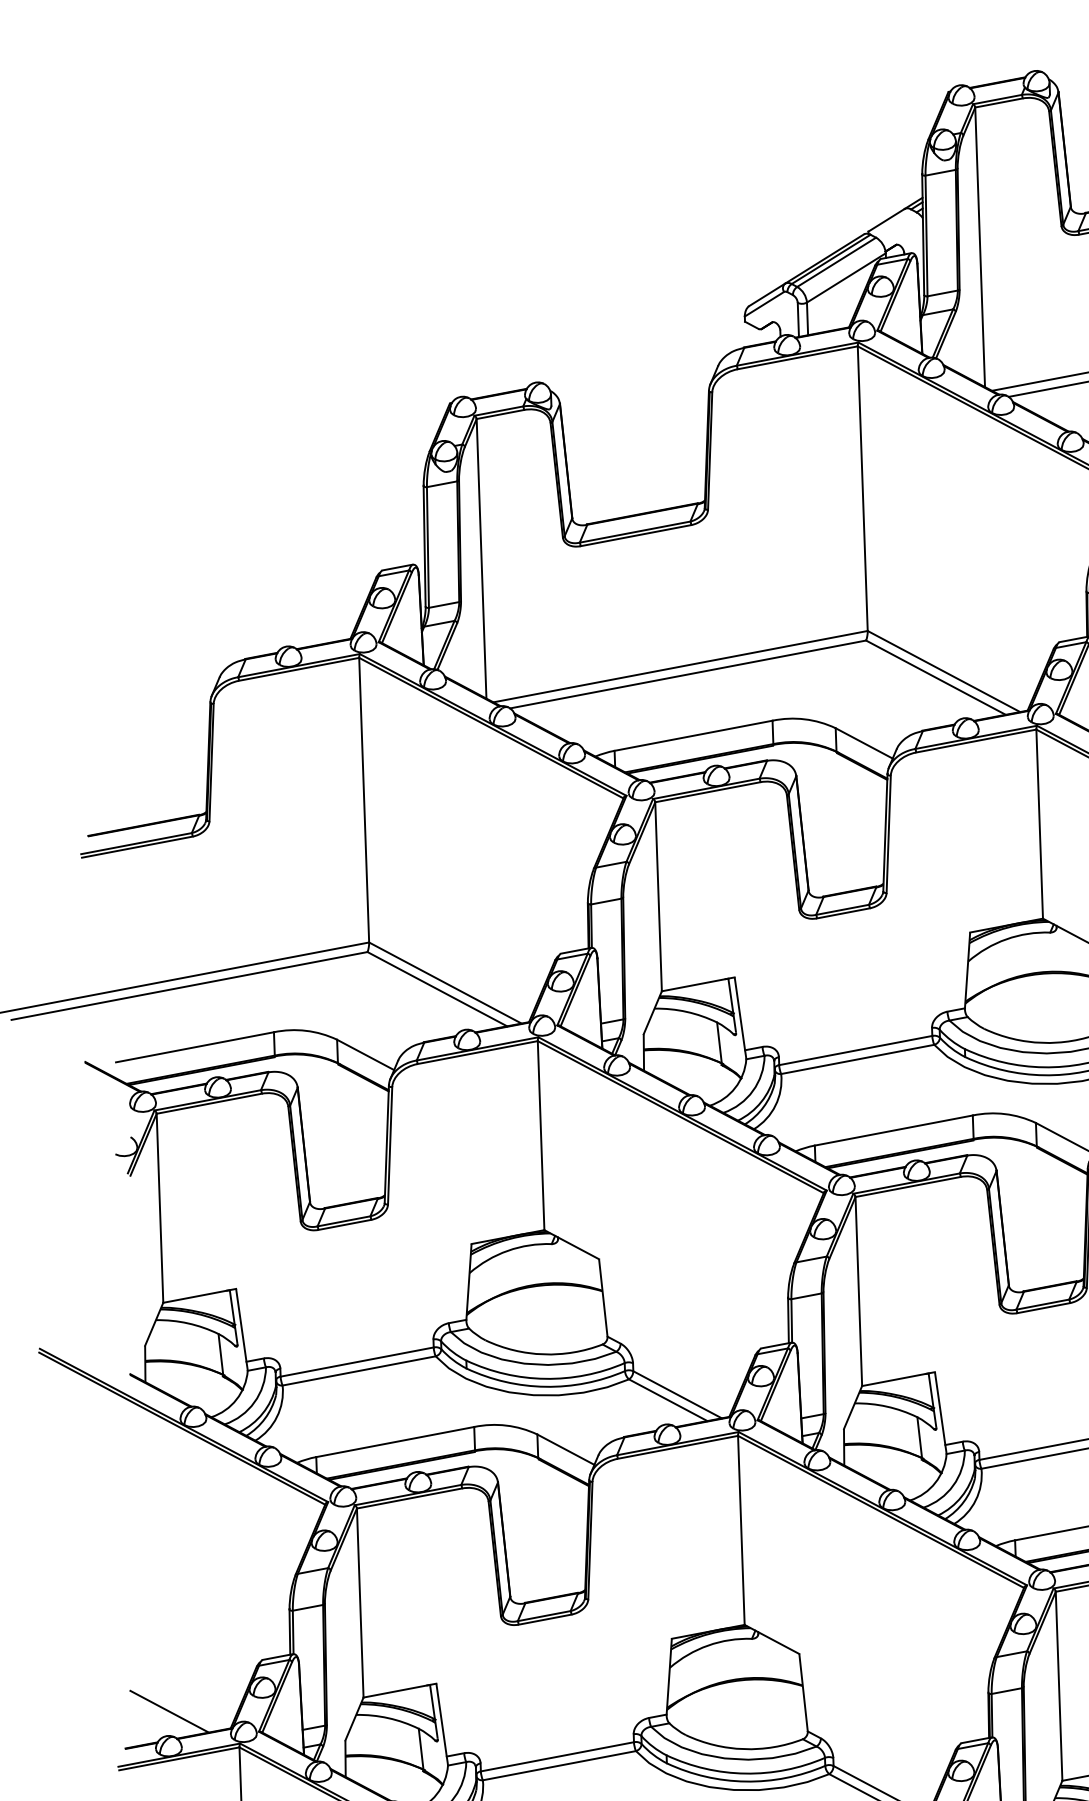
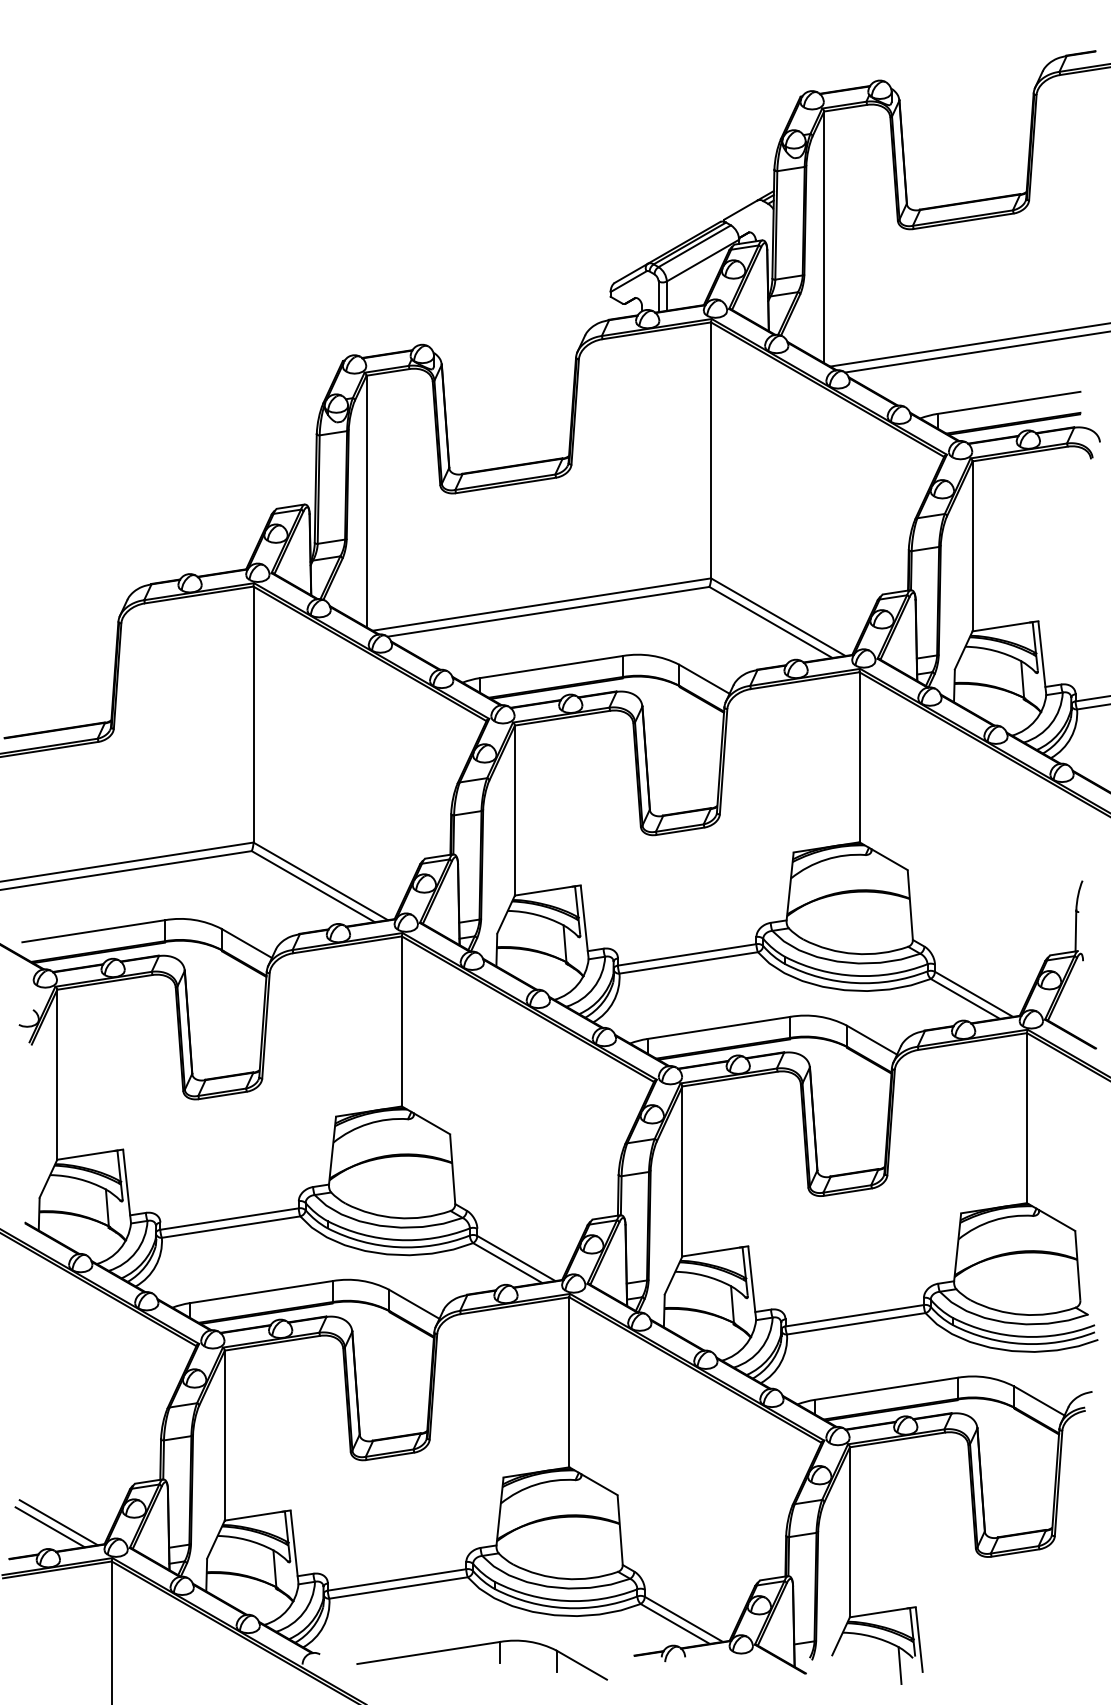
line: (178, 1706) -> (58, 1522), added

